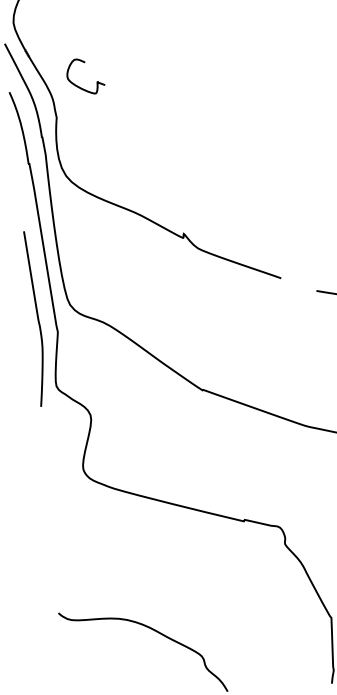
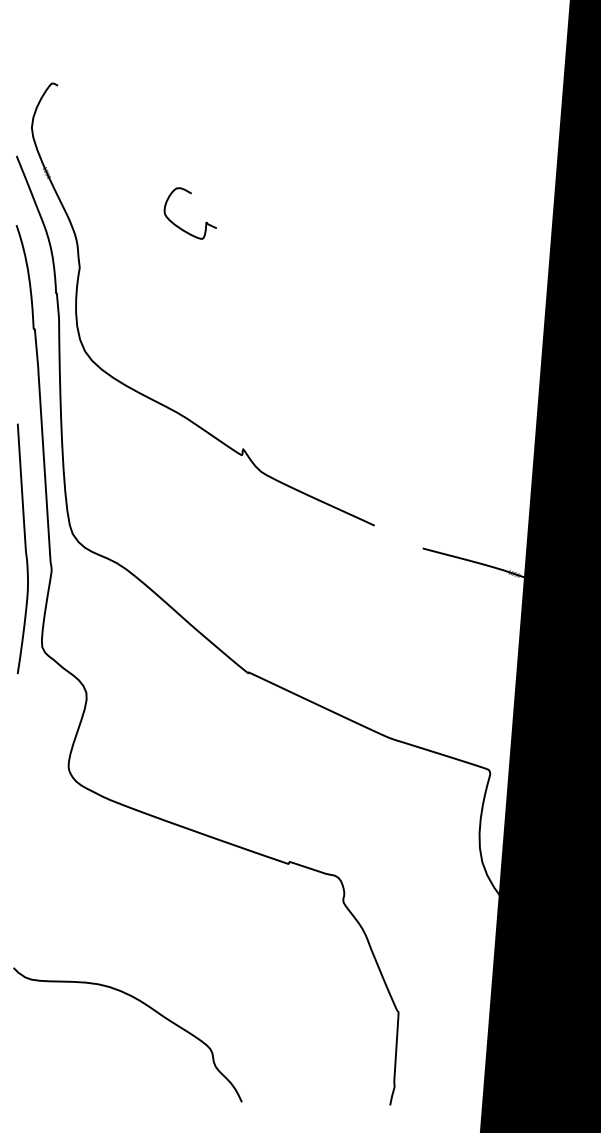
curve: (78, 86) -> (179, 226), moved

